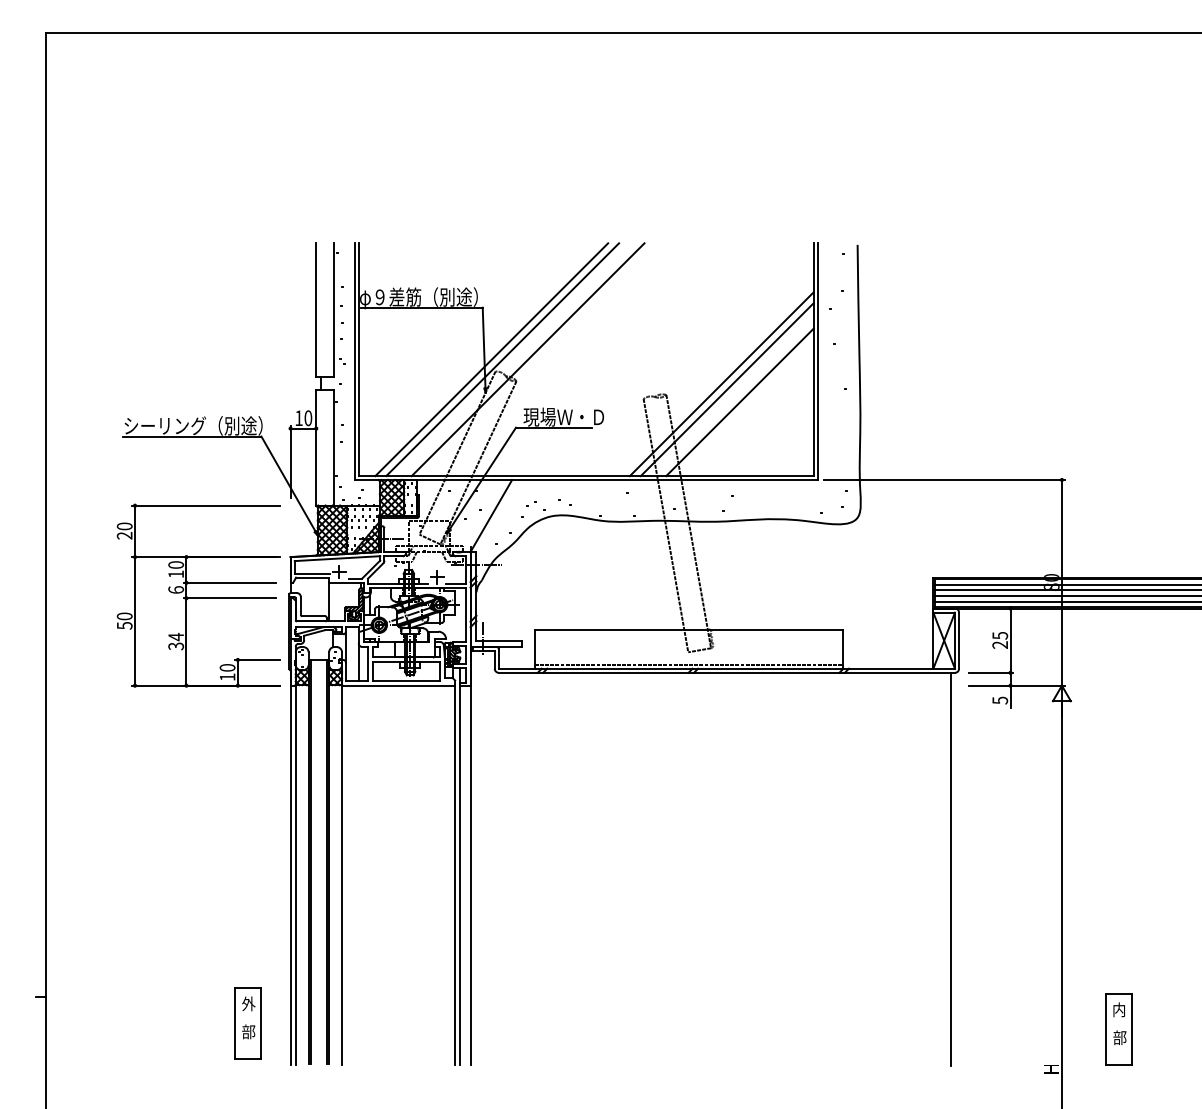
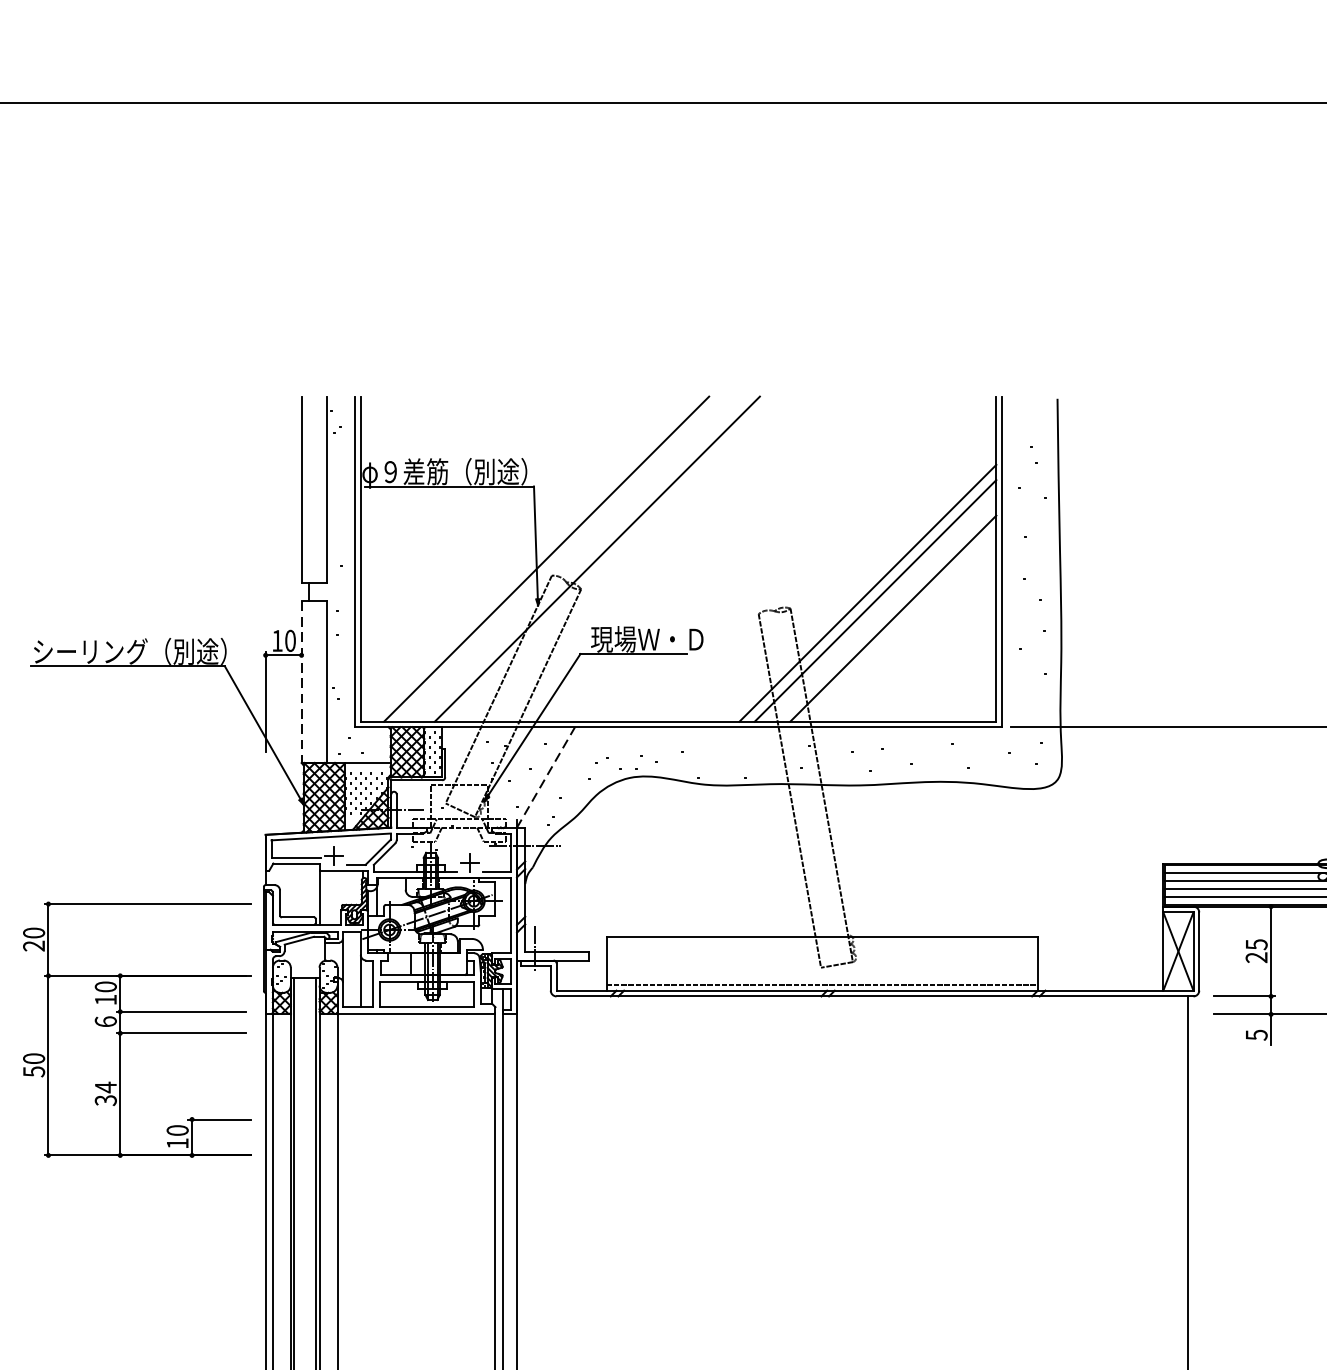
line: (502, 359) -> (561, 558), removed
line: (316, 447) -> (301, 681), solid -> dashed
line: (491, 516) -> (546, 778), solid -> dashed
part: (198, 595) -> (137, 1029), moved

